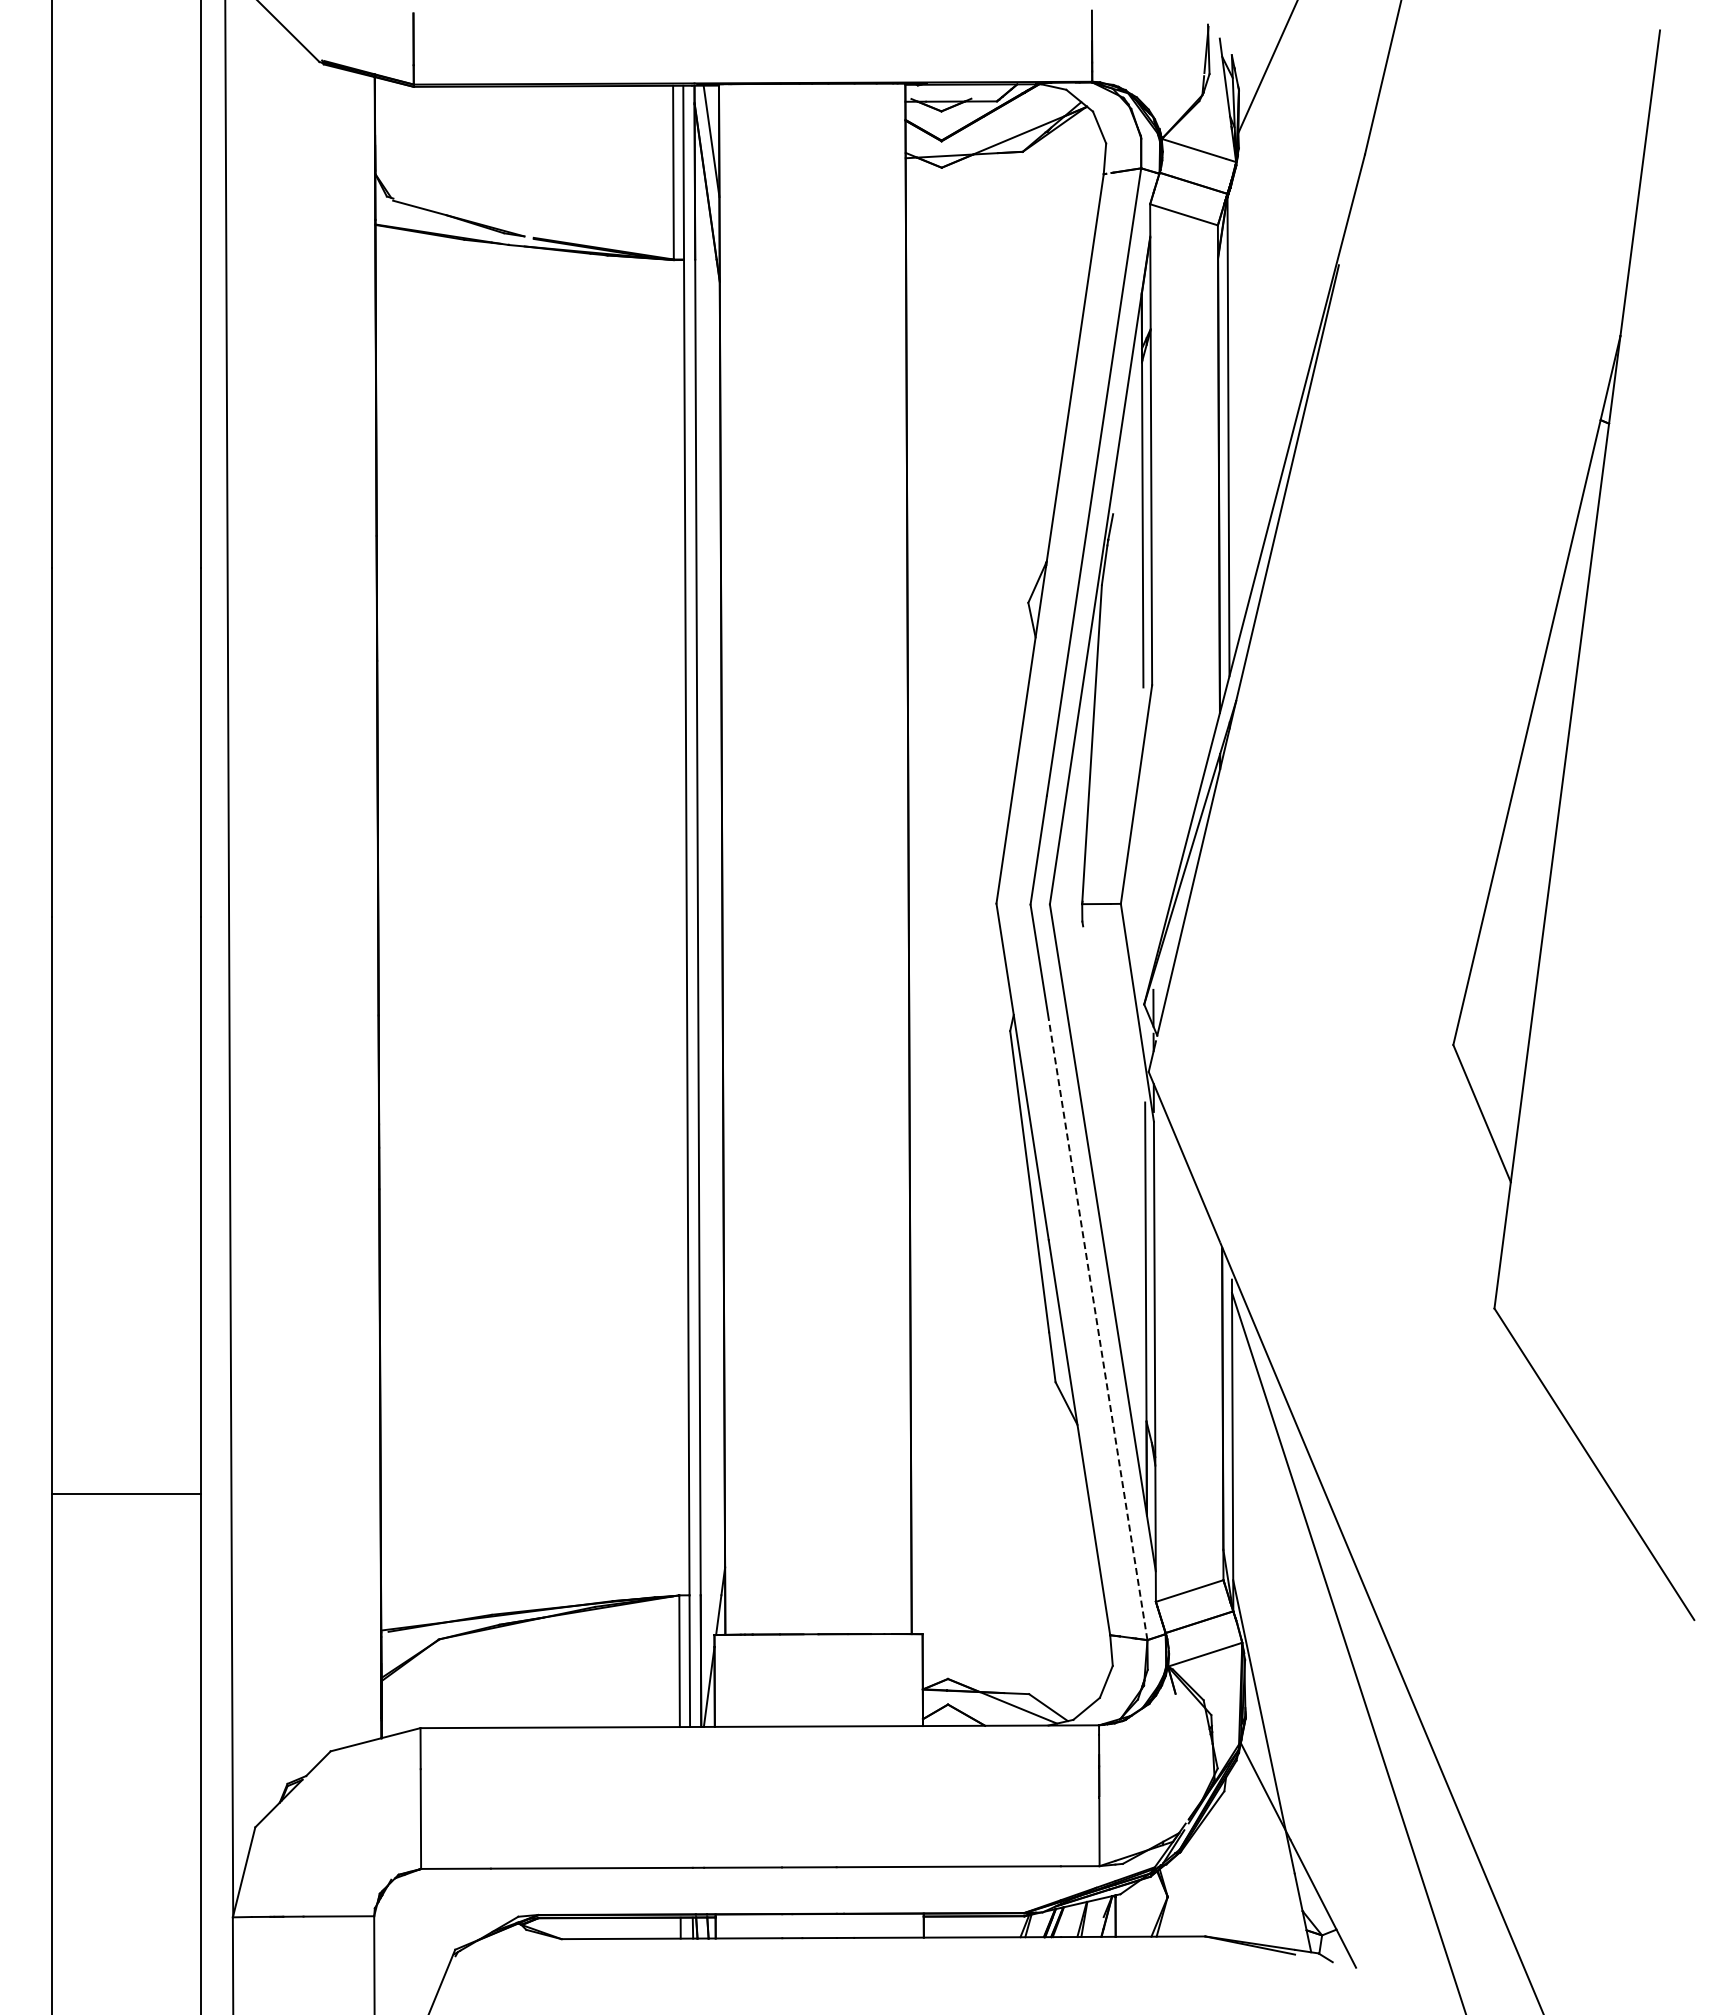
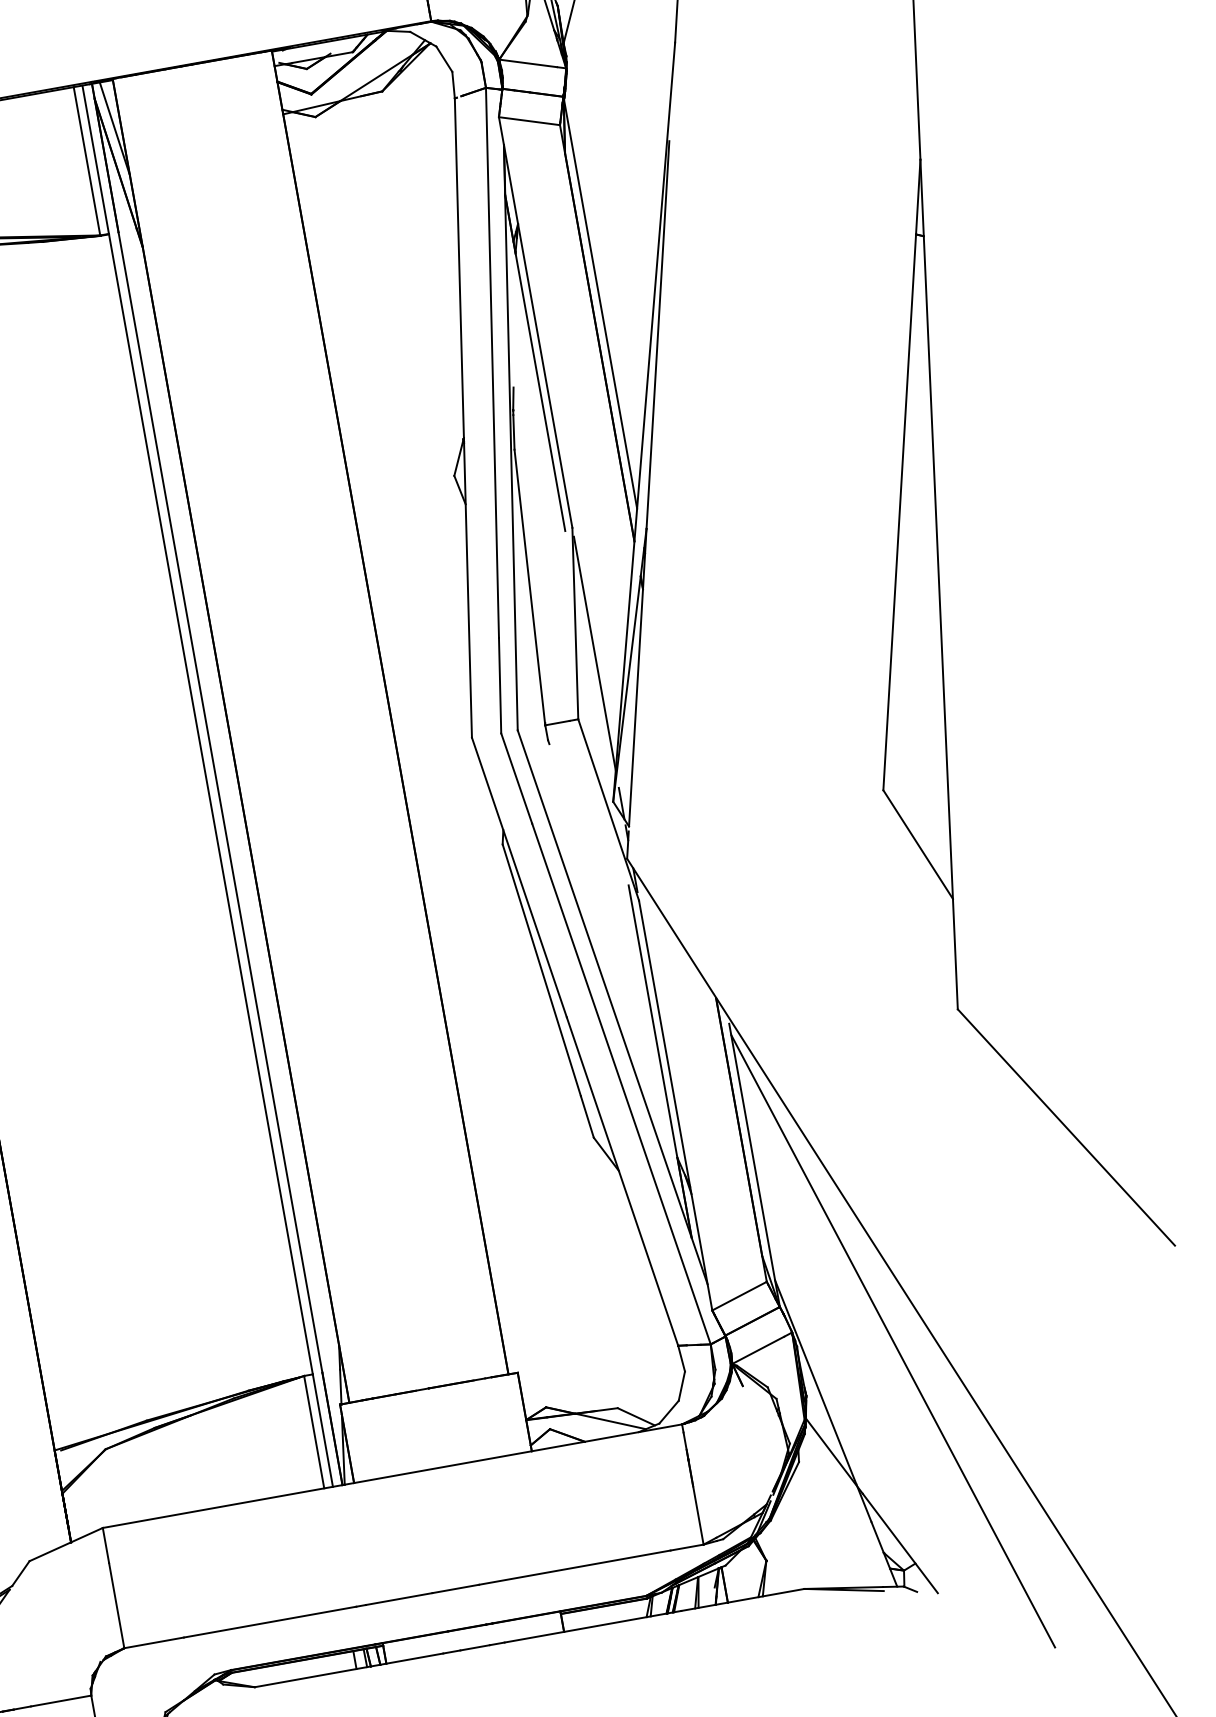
line: (1152, 832) -> (594, 653), added
line: (1097, 1326) -> (621, 1083), dashed -> solid

